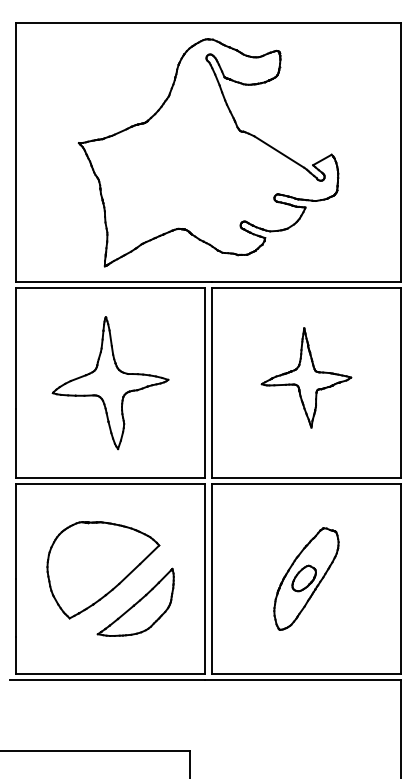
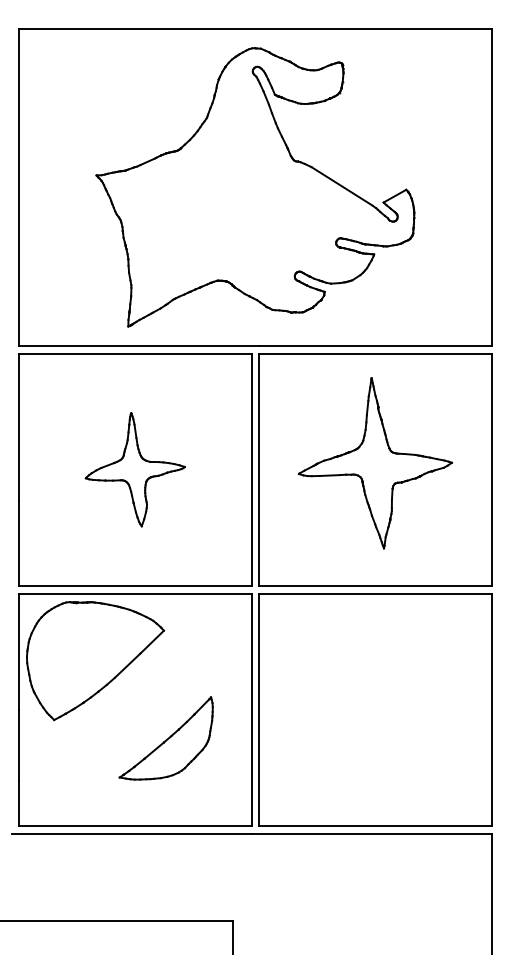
part: (306, 378) -> (375, 463), size x1.4
part: (110, 382) -> (135, 469), size x0.7
part: (103, 570) -> (95, 661), moved
part: (306, 578) -> (375, 709), removed

